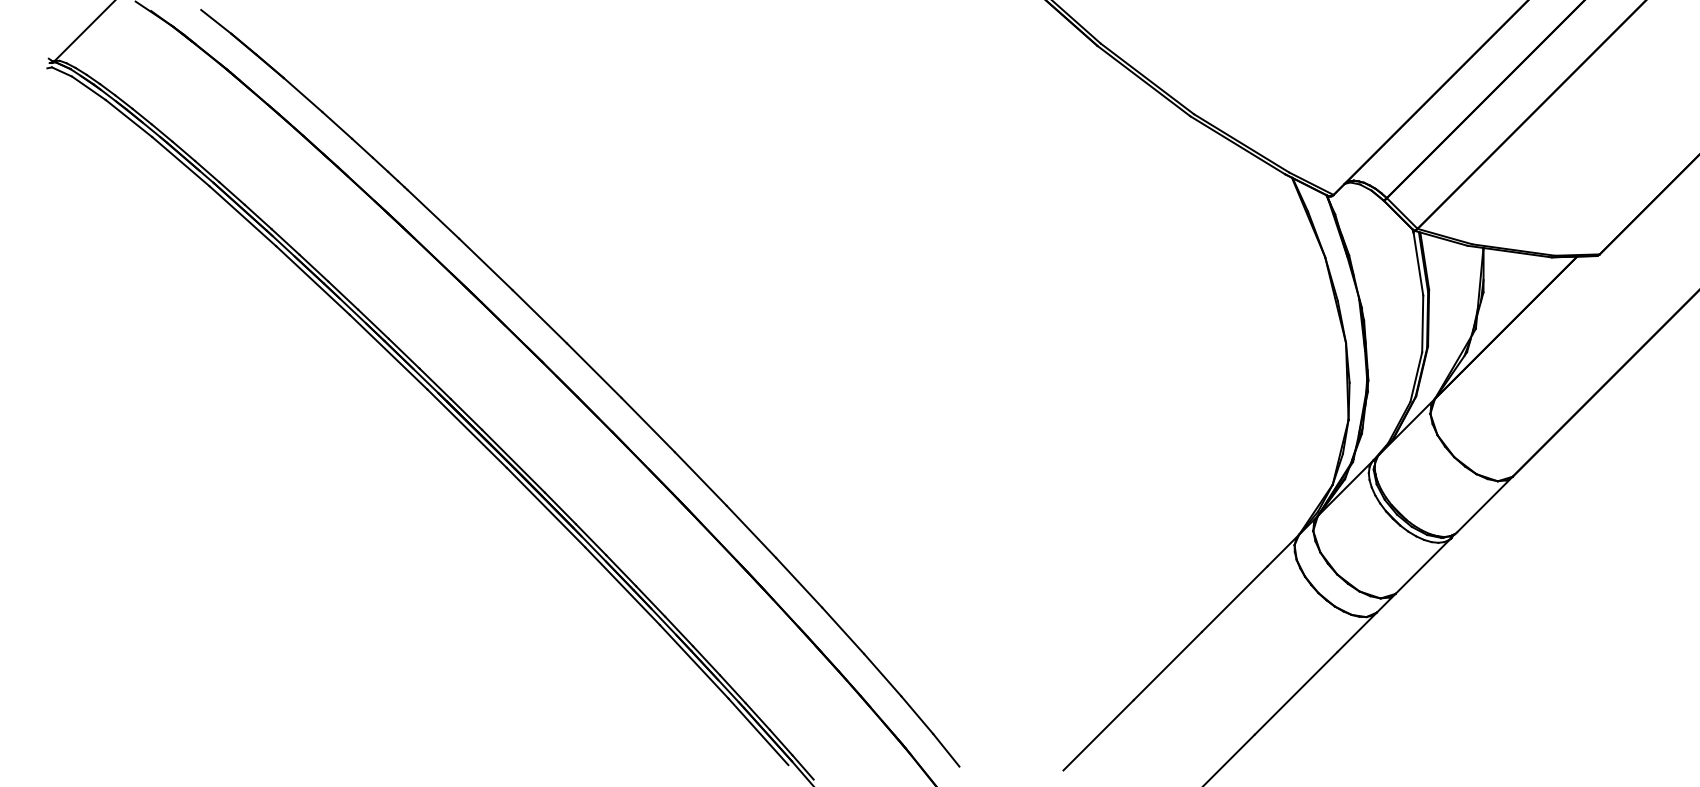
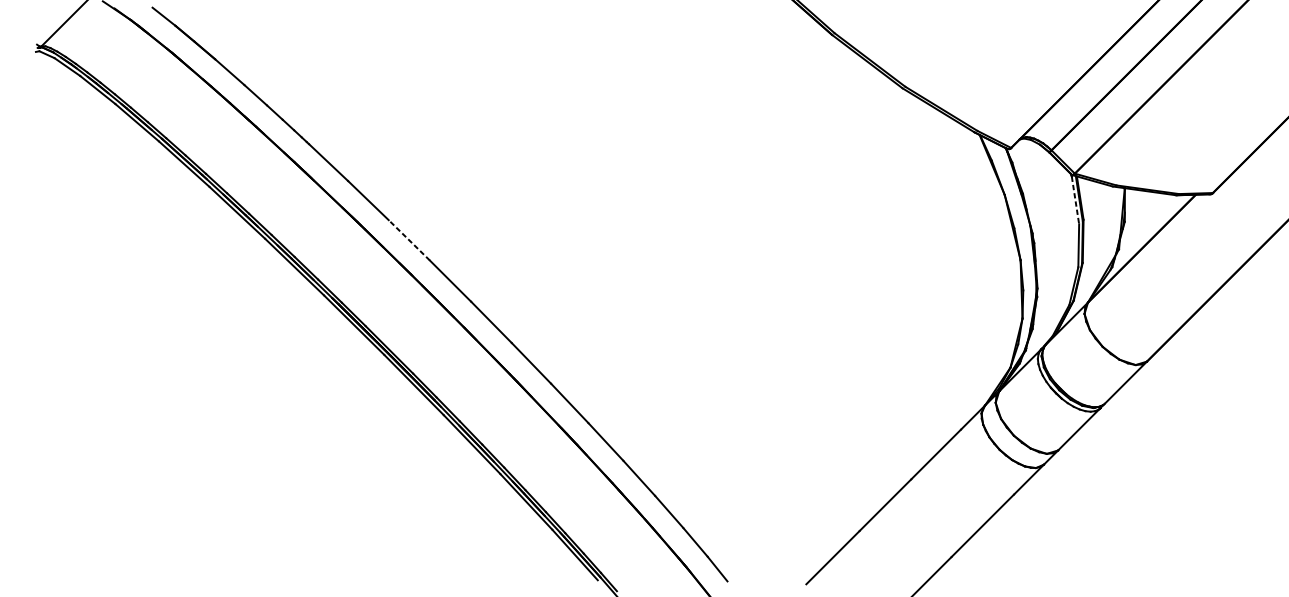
line: (1418, 264) -> (1075, 200), solid -> dashed
line: (539, 316) -> (409, 240), solid -> dashed

